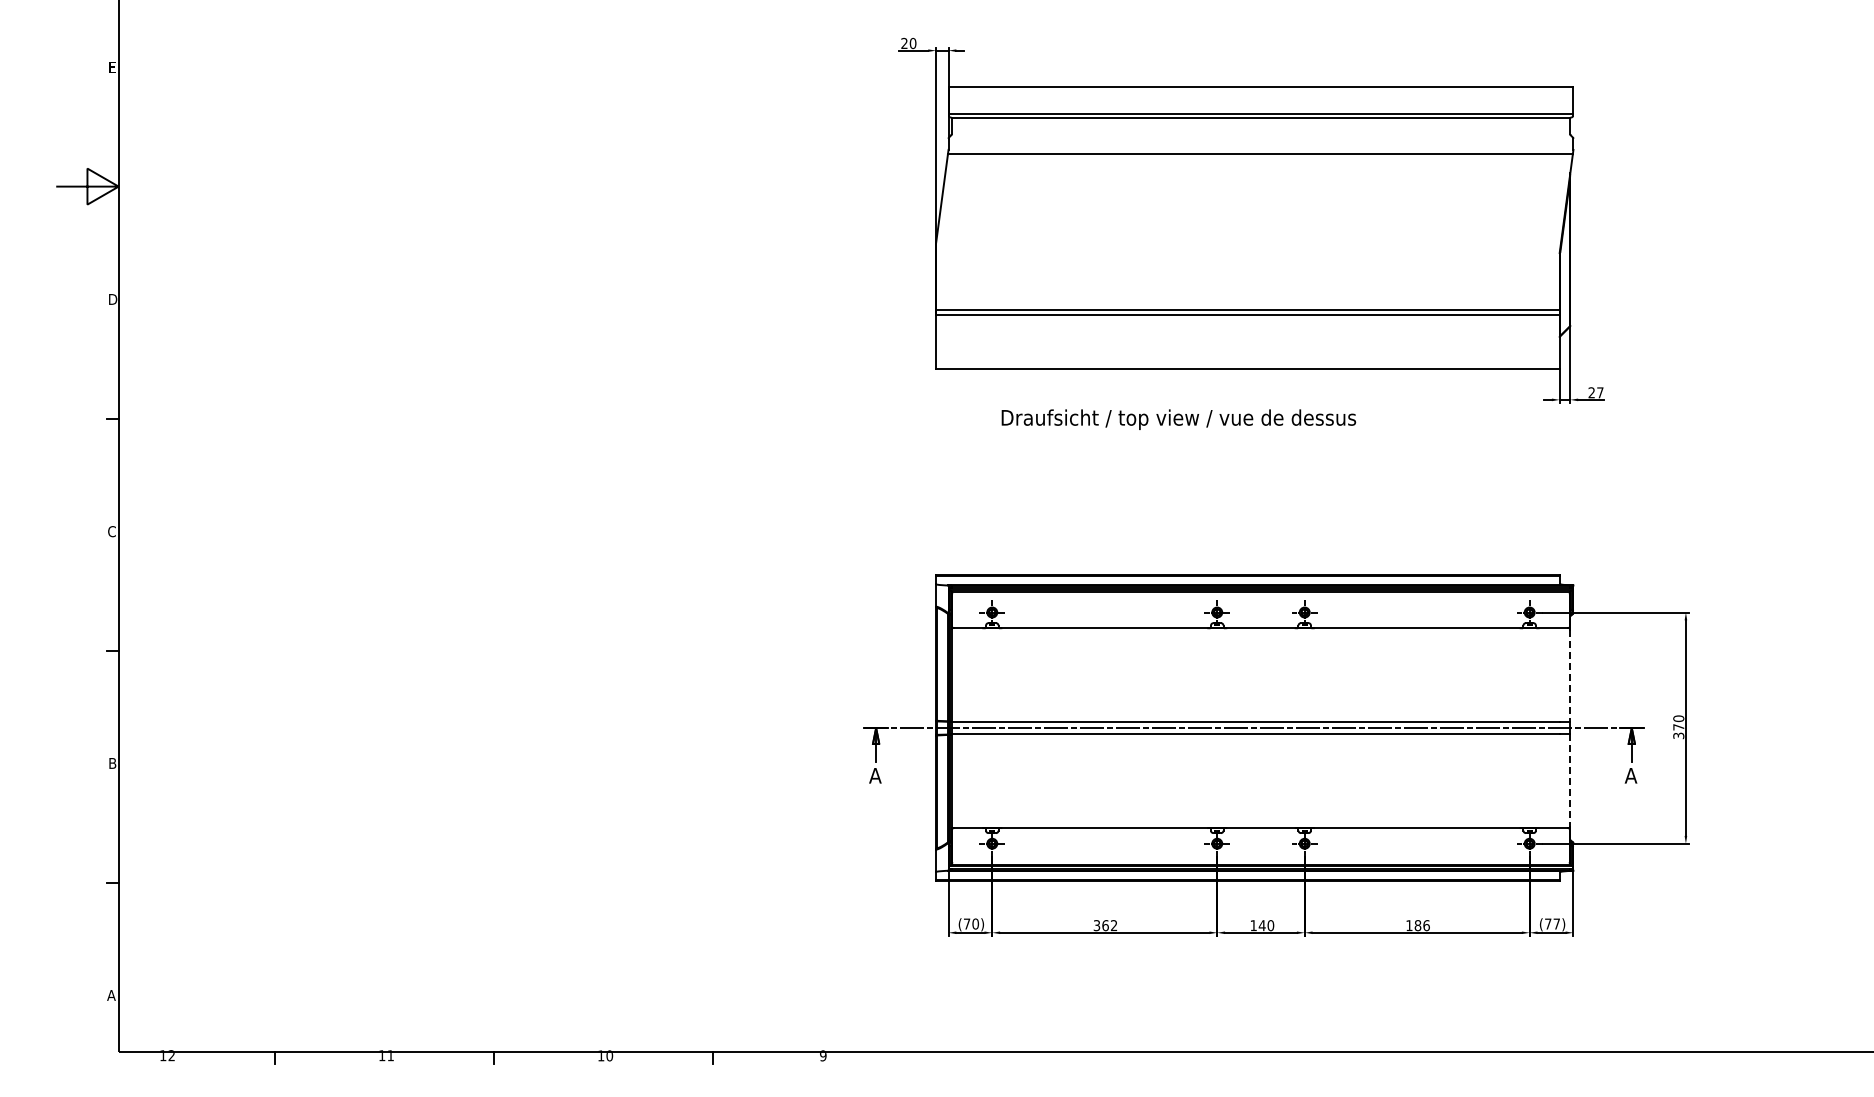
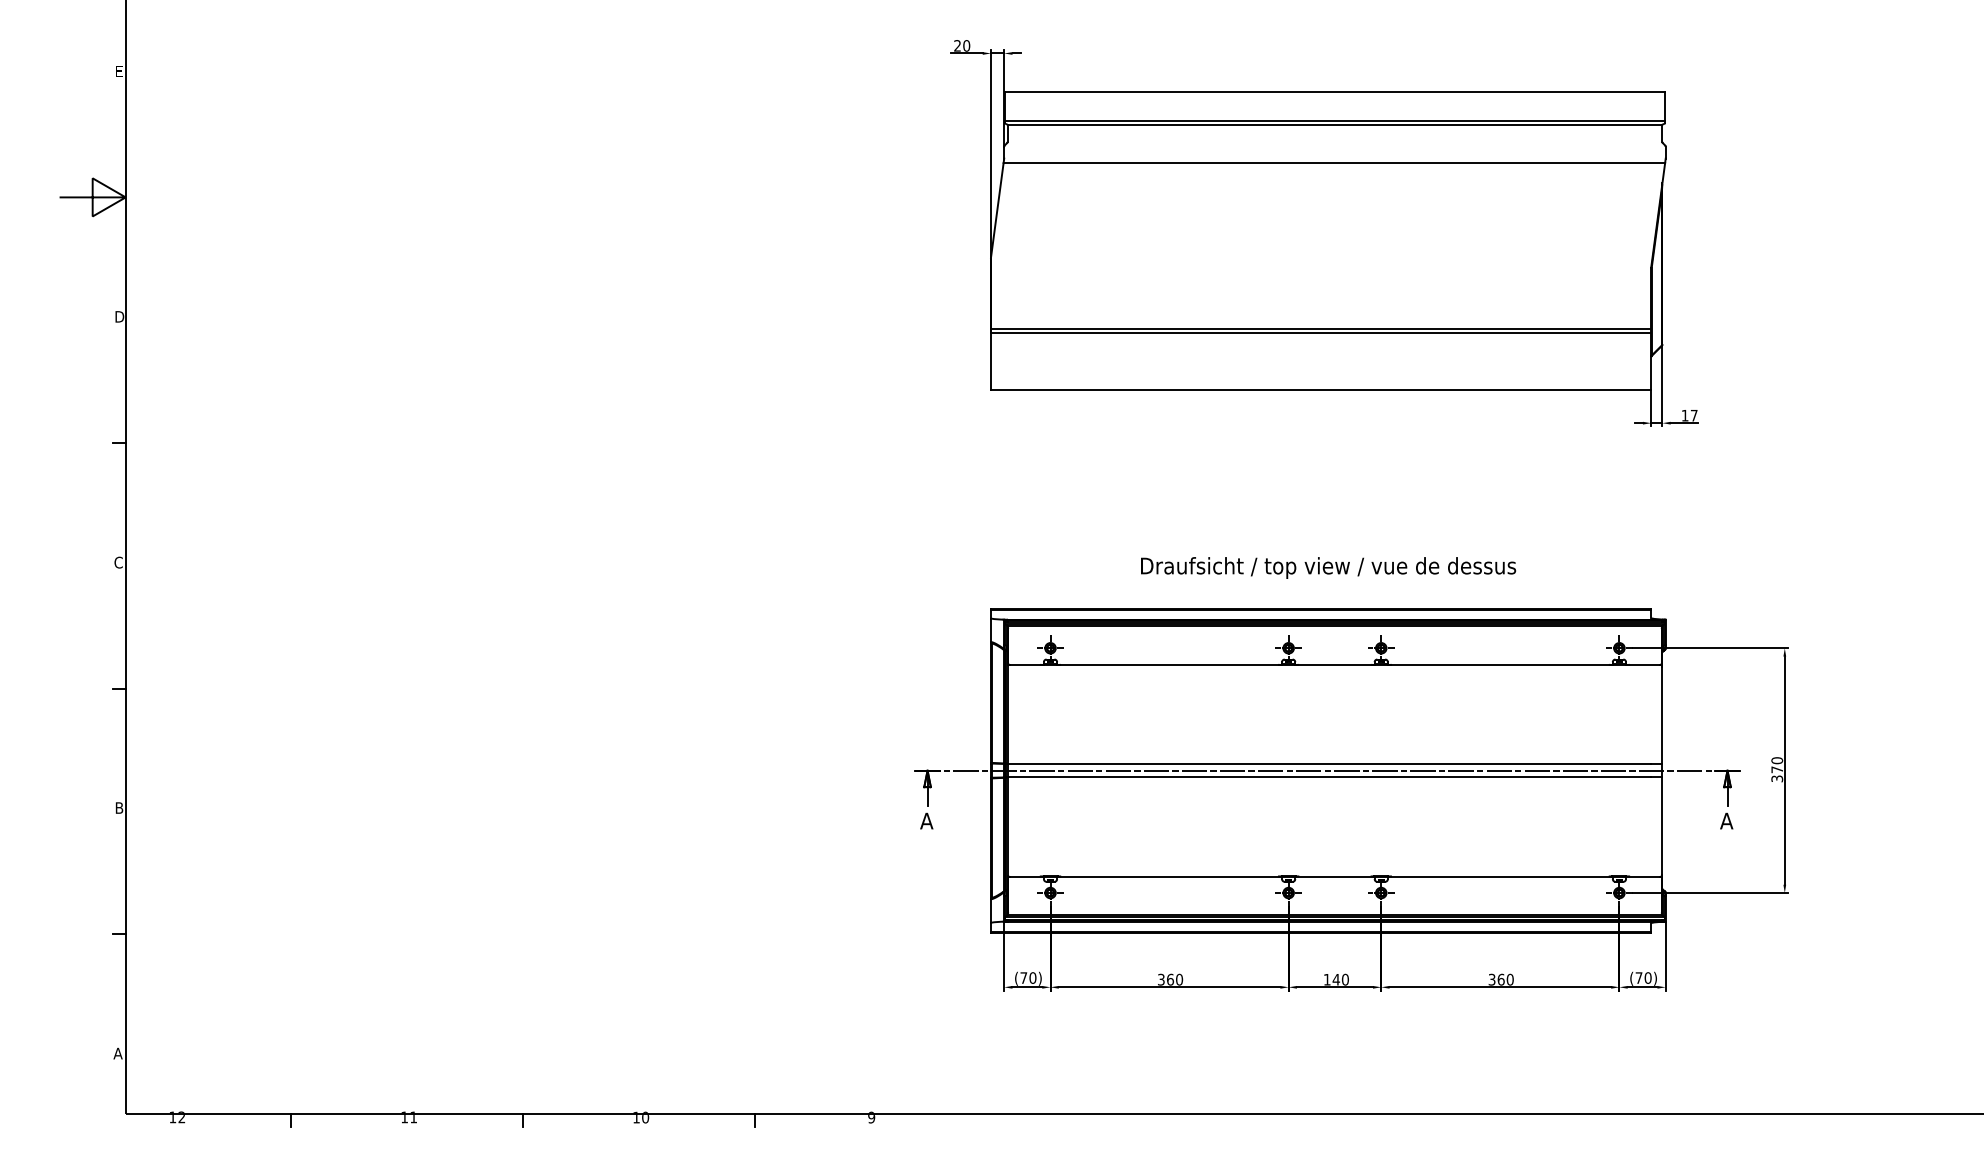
text: (1591, 392) -> (1684, 415), 27 -> 17
text: (1178, 419) -> (1328, 567), moved
line: (1570, 676) -> (1662, 716), dashed -> solid
line: (1570, 780) -> (1662, 826), dashed -> solid
text: (1556, 923) -> (1647, 977), (77) -> (70)
text: (1113, 925) -> (1178, 979), 362 -> 360
text: (1417, 925) -> (1500, 979), 186 -> 360

